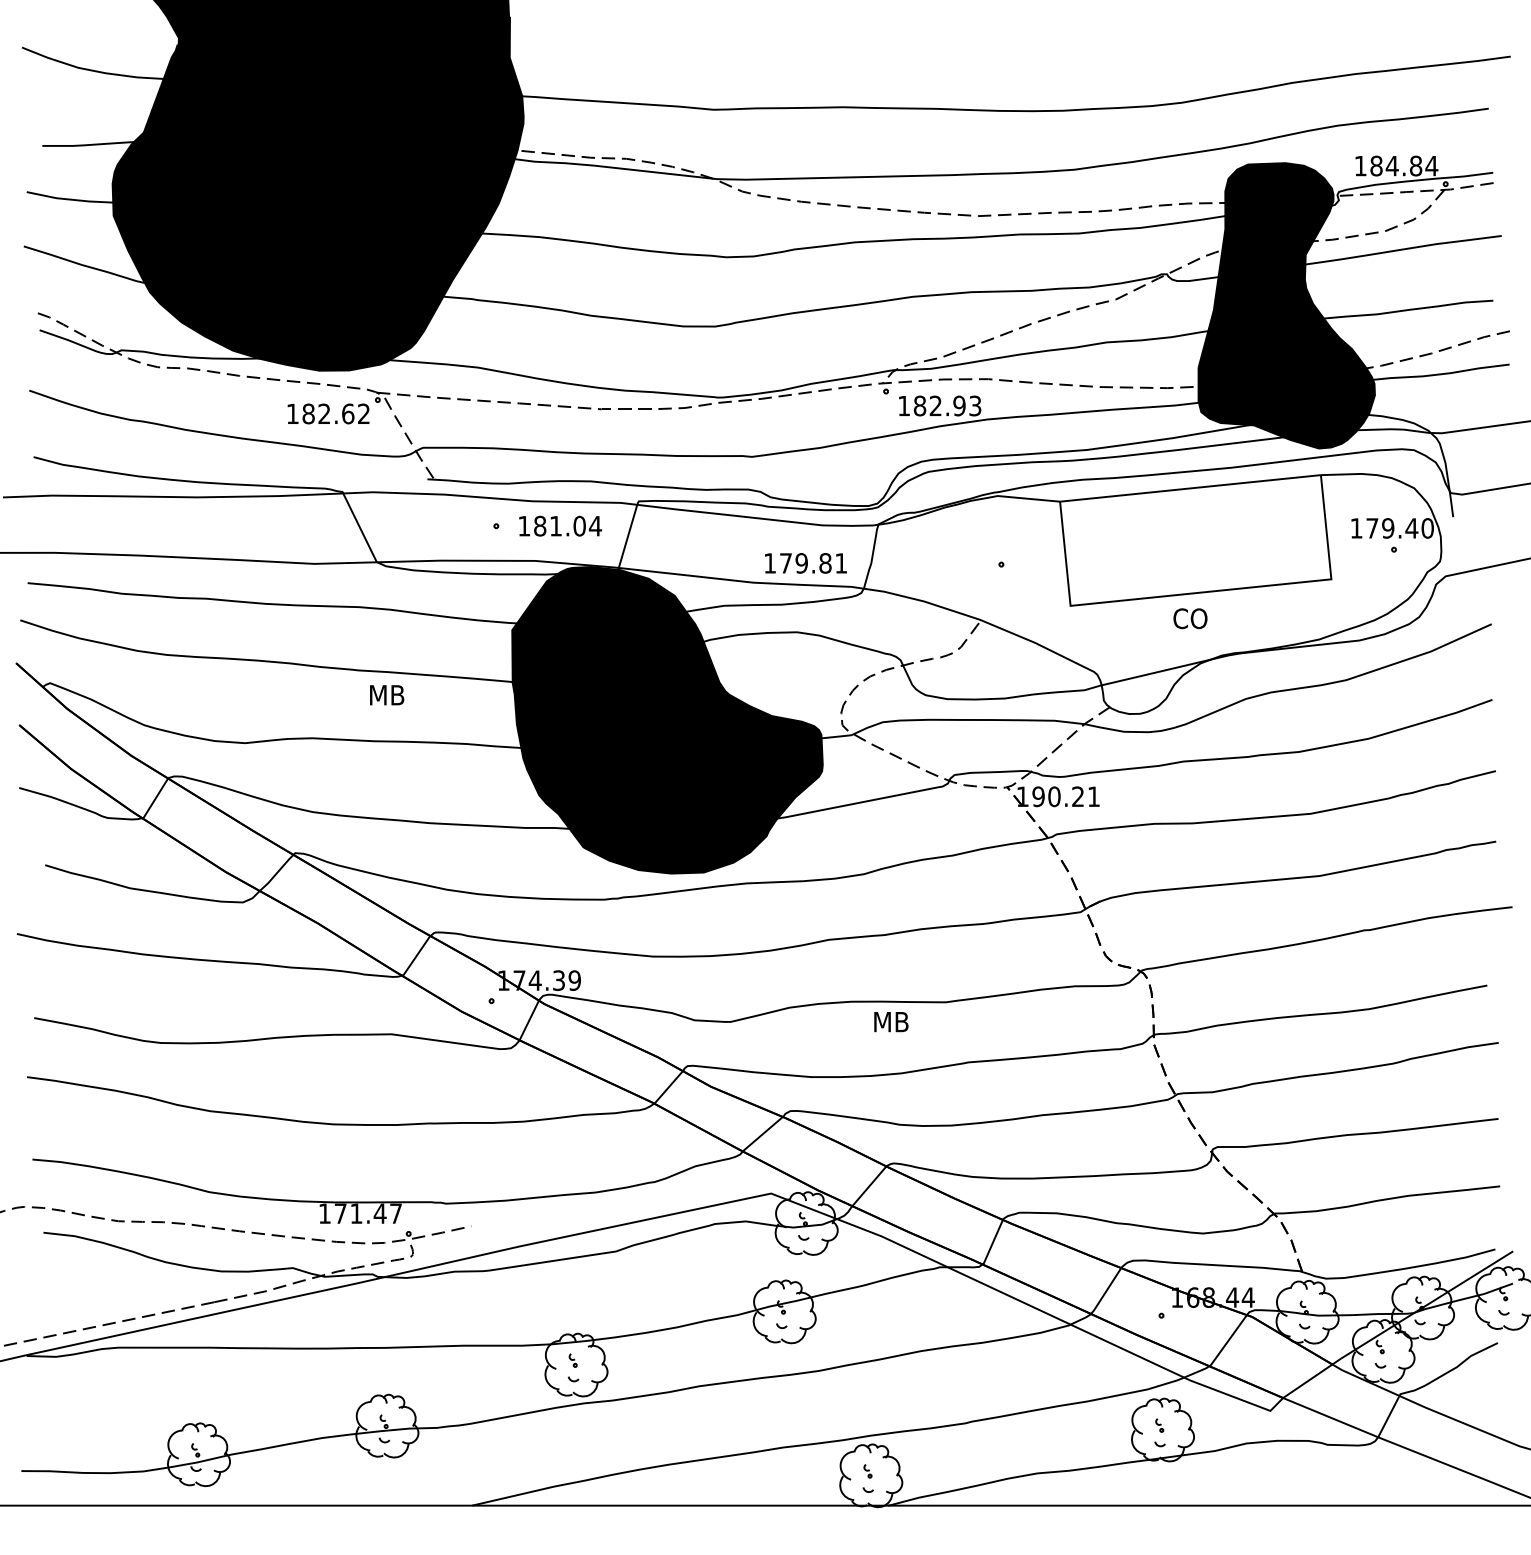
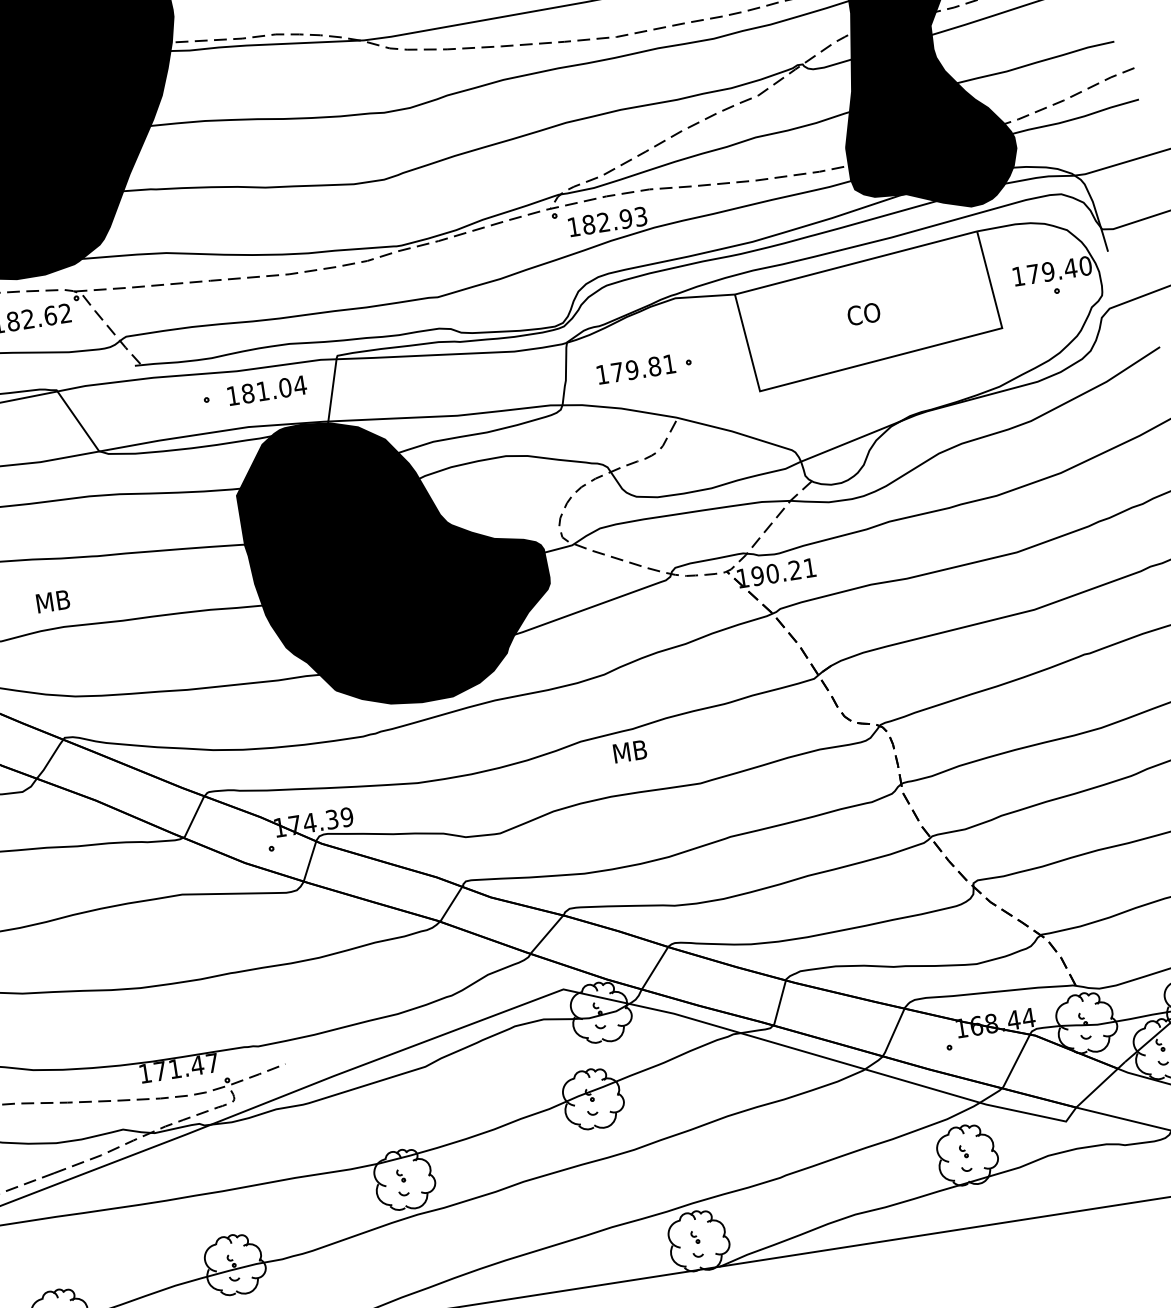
text: (805, 563) -> (635, 369), moved
text: (1190, 618) -> (863, 314), moved
text: (387, 695) -> (53, 601), moved
text: (891, 1022) -> (630, 752), moved

